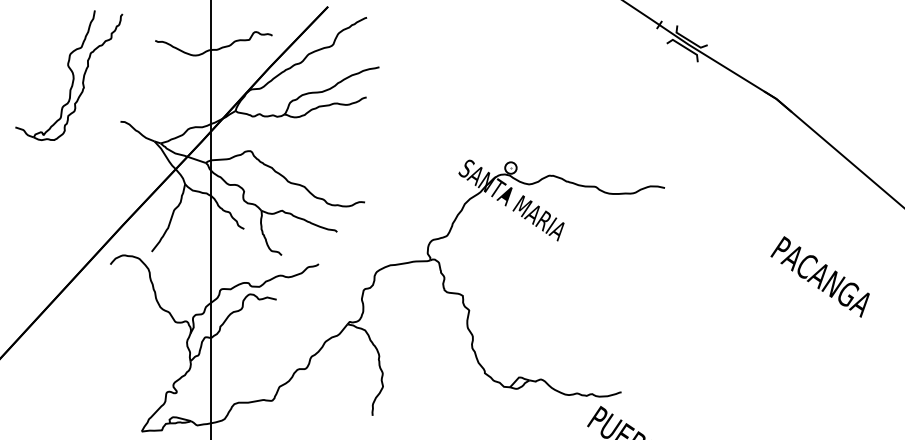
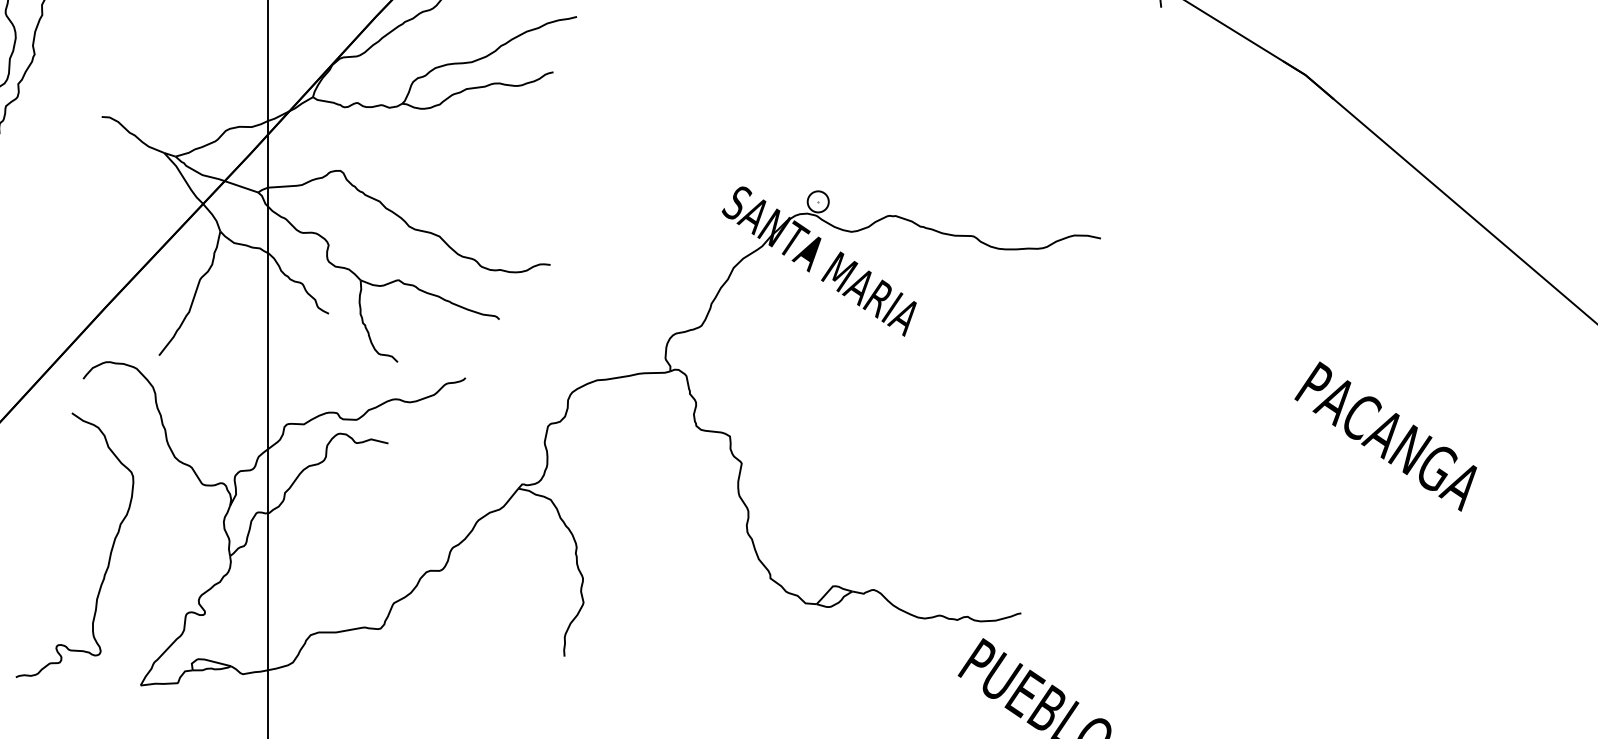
text: (819, 276) -> (1384, 435), moved
curve: (124, 358) -> (109, 551), added

